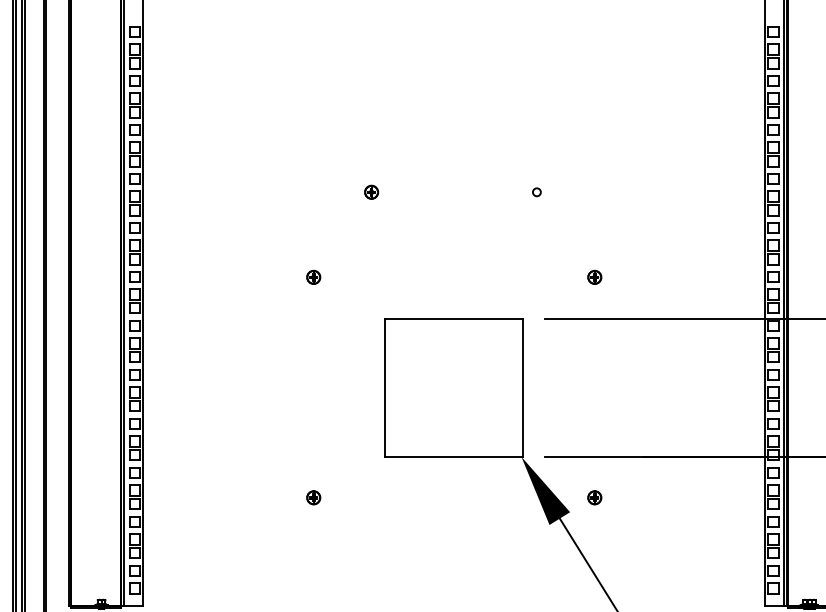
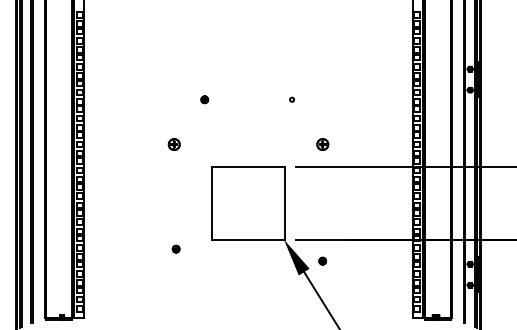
part: (312, 276) -> (173, 144), size x1.6
part: (594, 276) -> (322, 144), size x1.6
part: (312, 496) -> (175, 248), moved

